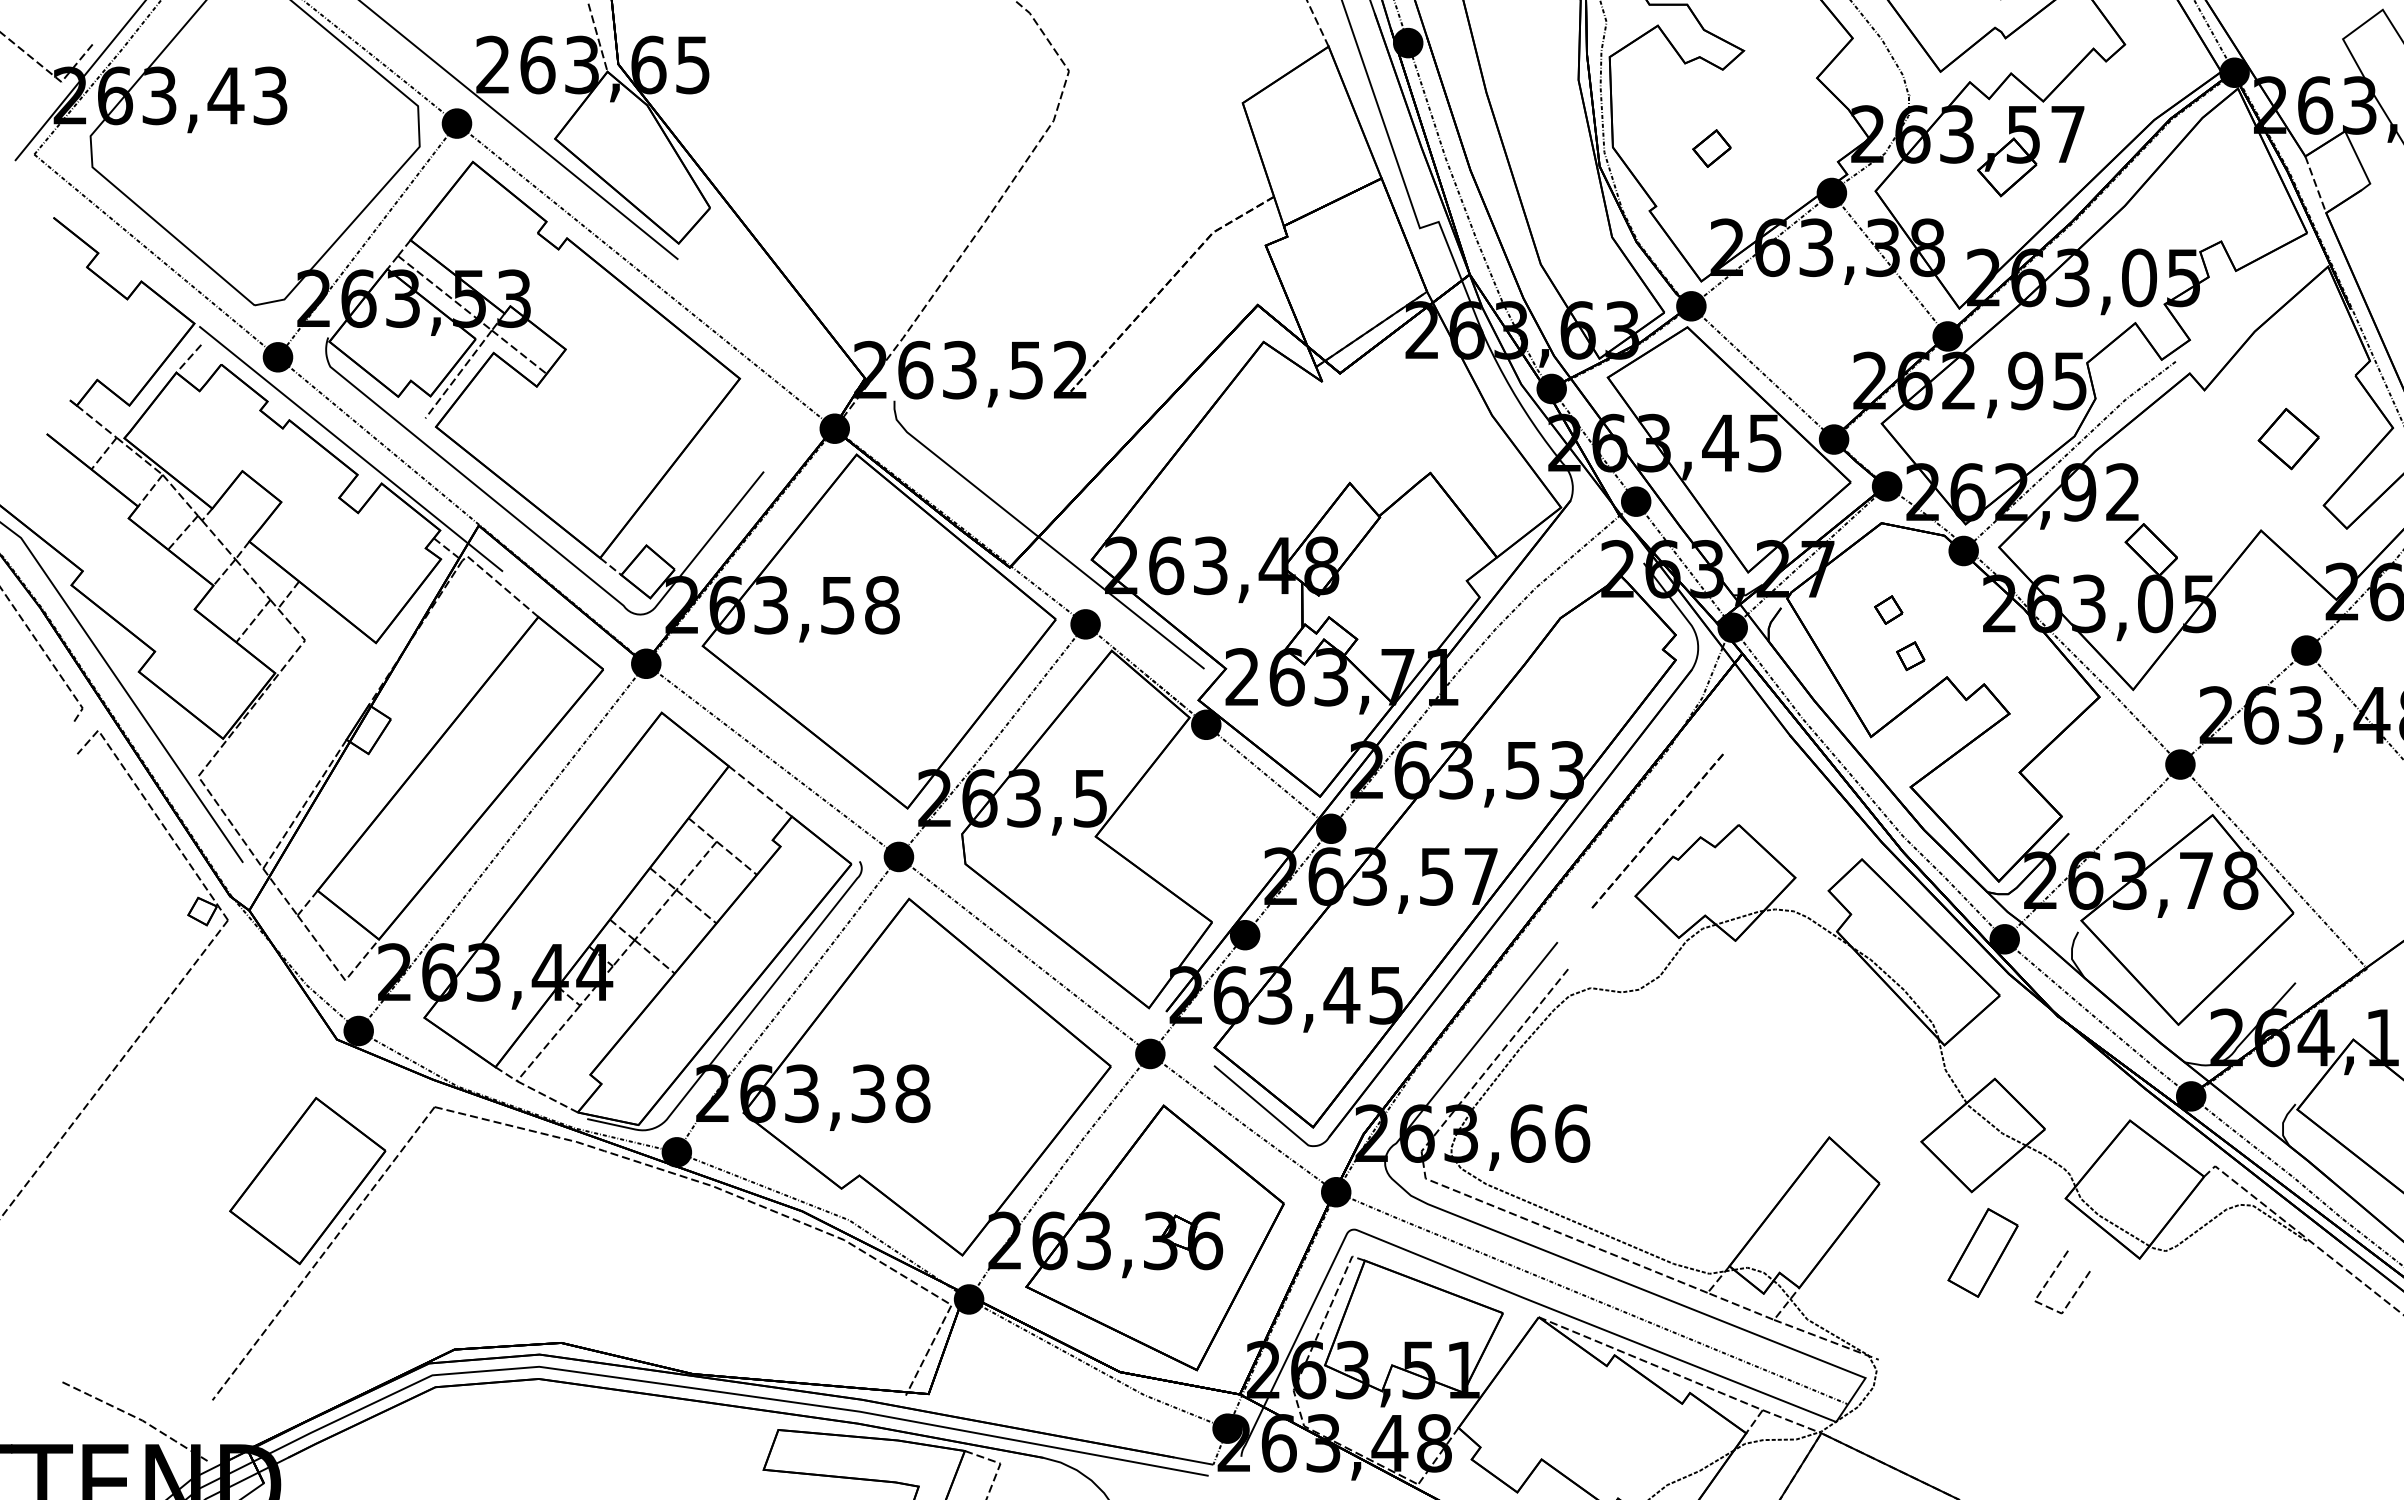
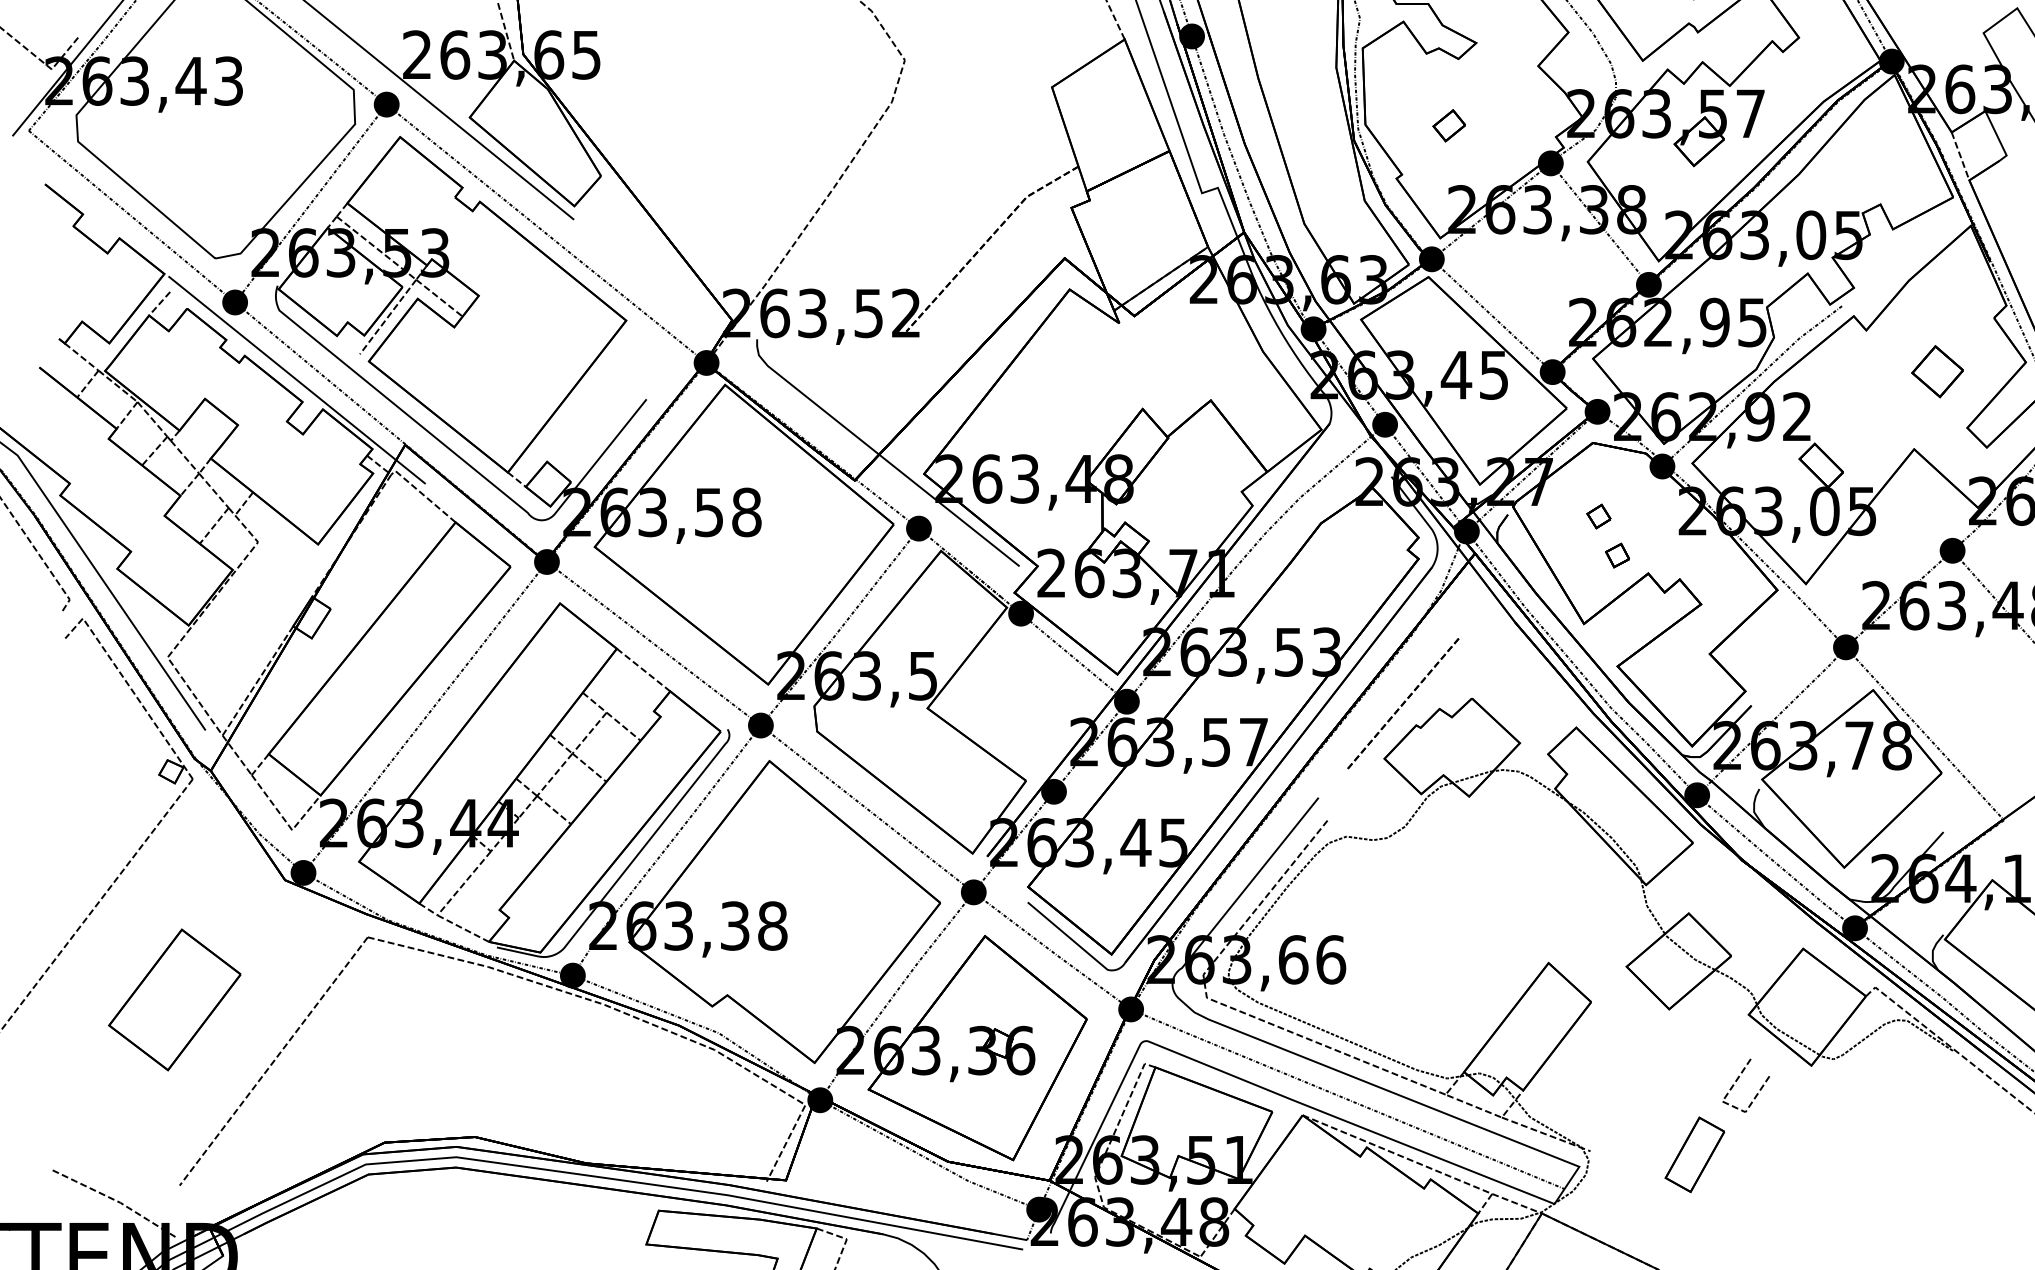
part: (307, 1181) -> (174, 1000), moved
part: (1982, 1252) -> (1694, 1154), moved

